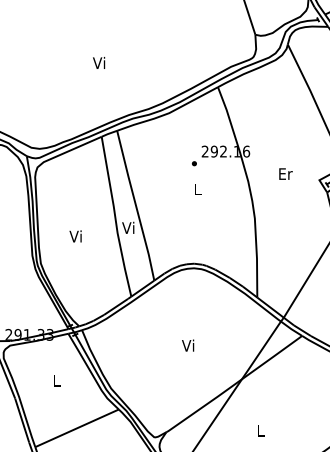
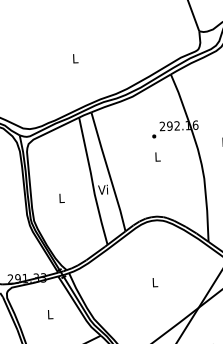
text: (99, 62) -> (75, 58), Vi -> L
text: (75, 236) -> (61, 198), Vi -> L
text: (188, 345) -> (154, 282), Vi -> L

